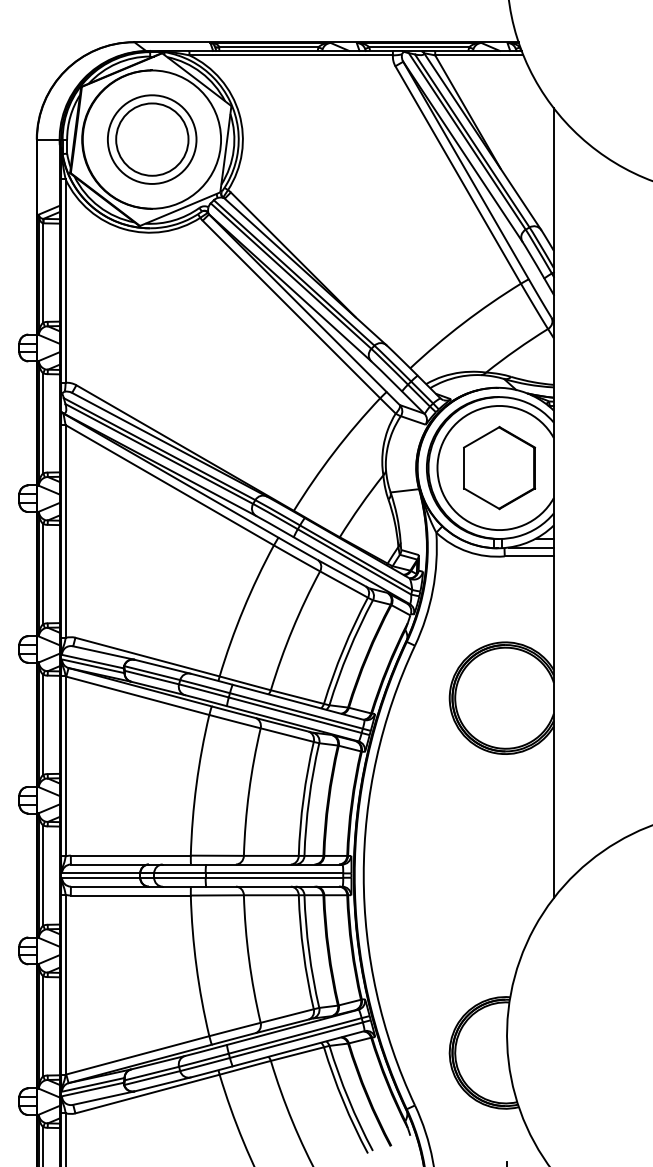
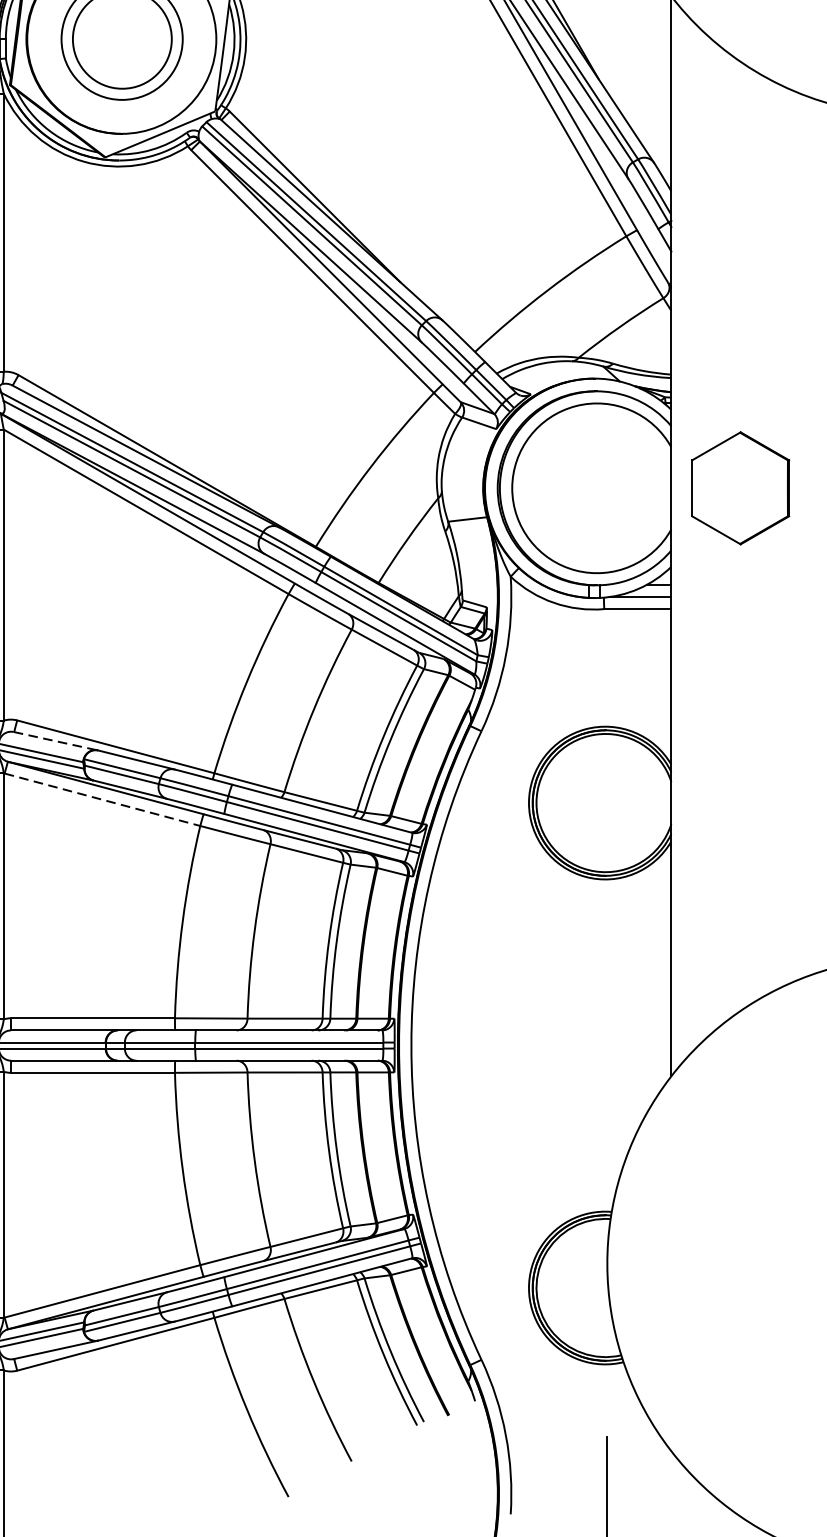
part: (499, 468) -> (740, 488), moved
line: (104, 653) -> (56, 741), solid -> dashed
line: (138, 695) -> (103, 799), solid -> dashed

